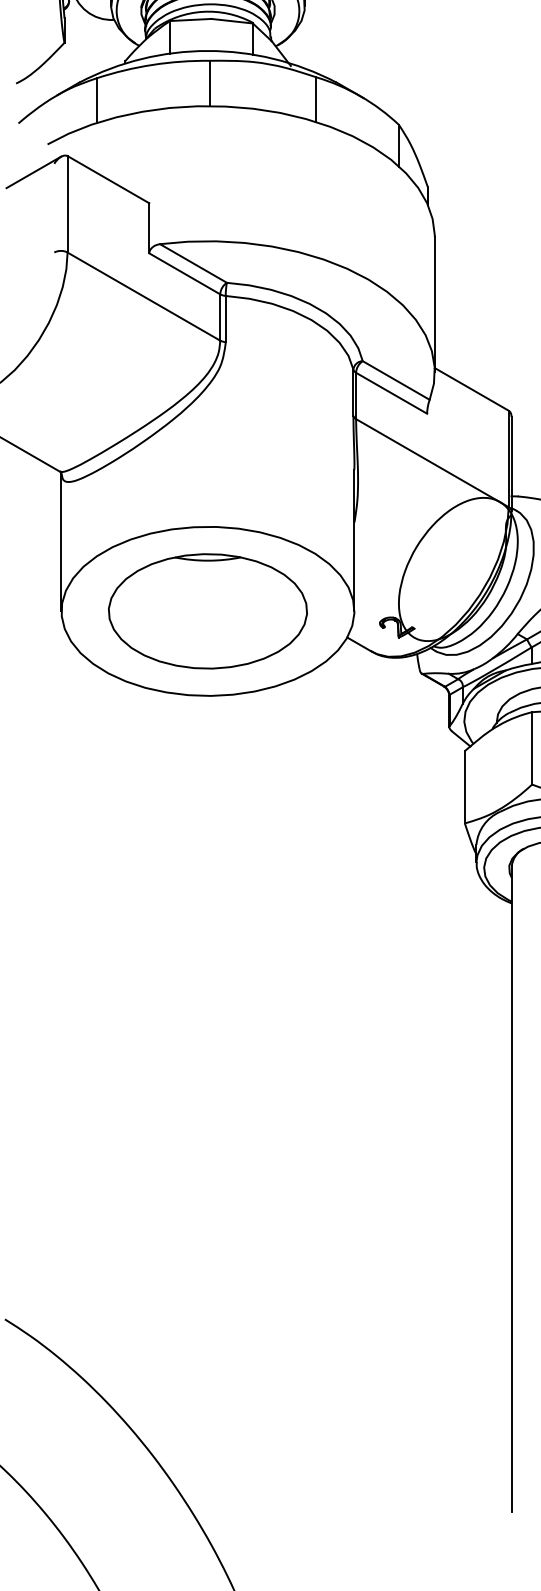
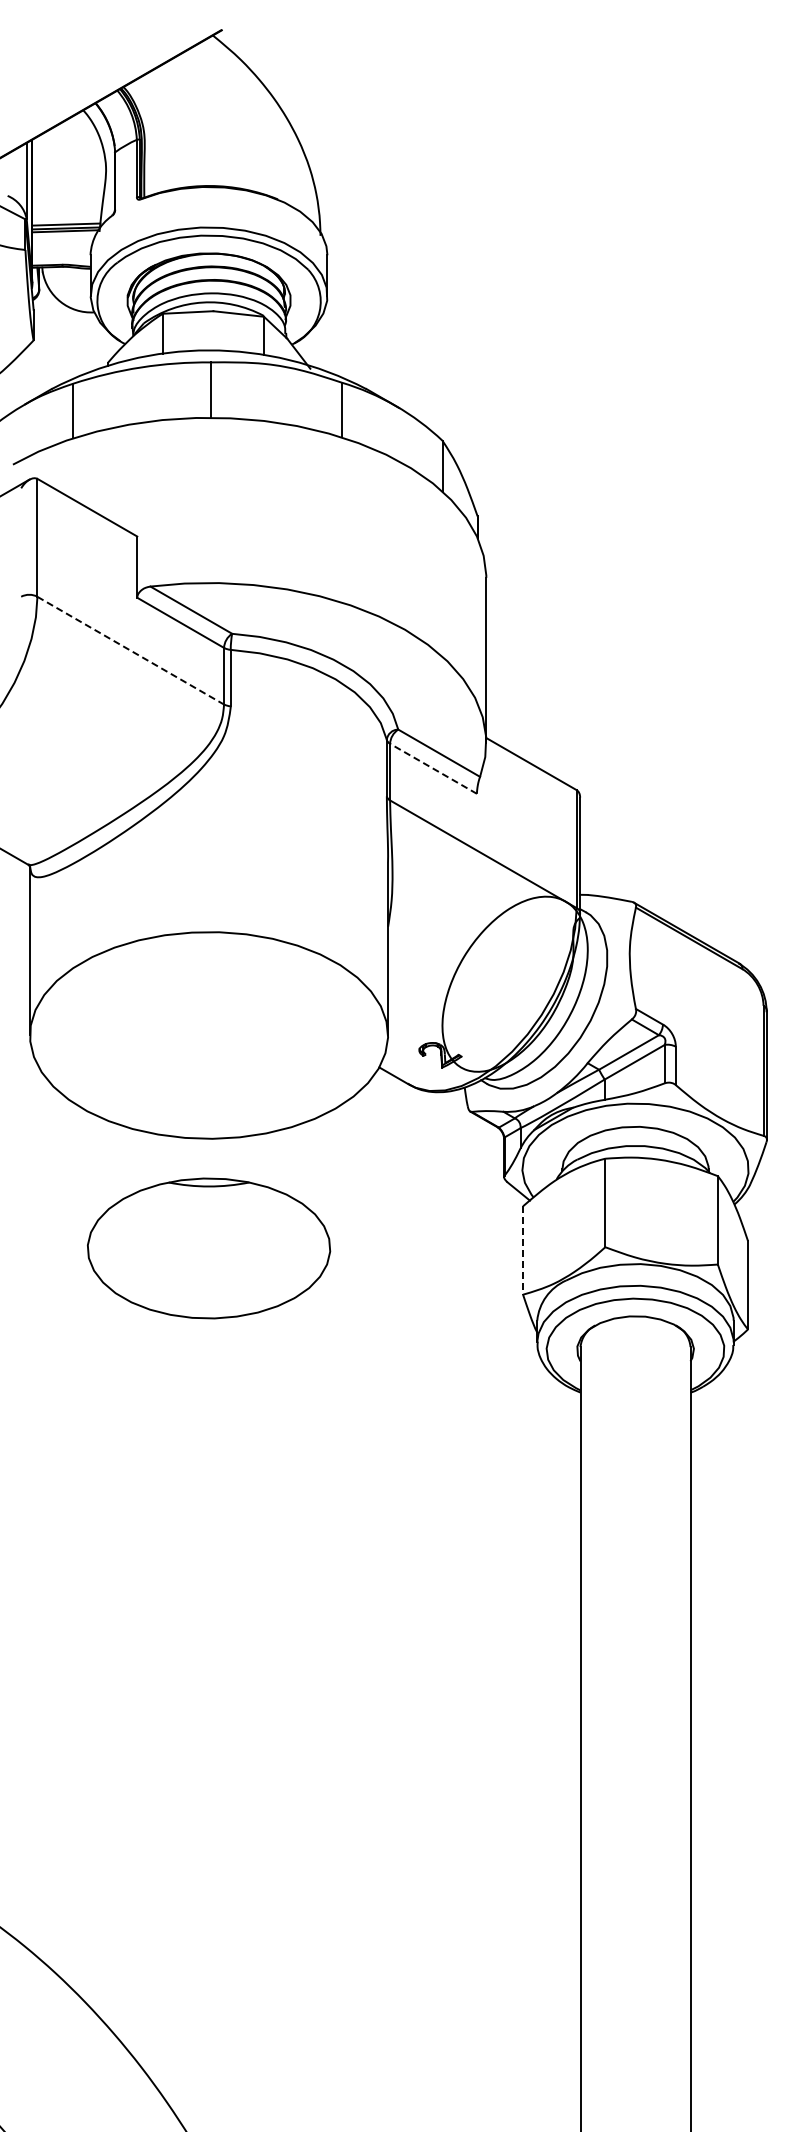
line: (143, 296) -> (130, 650), solid -> dashed
line: (391, 393) -> (433, 768), solid -> dashed
part: (208, 611) -> (209, 1248), moved
line: (465, 788) -> (523, 1251), solid -> dashed

